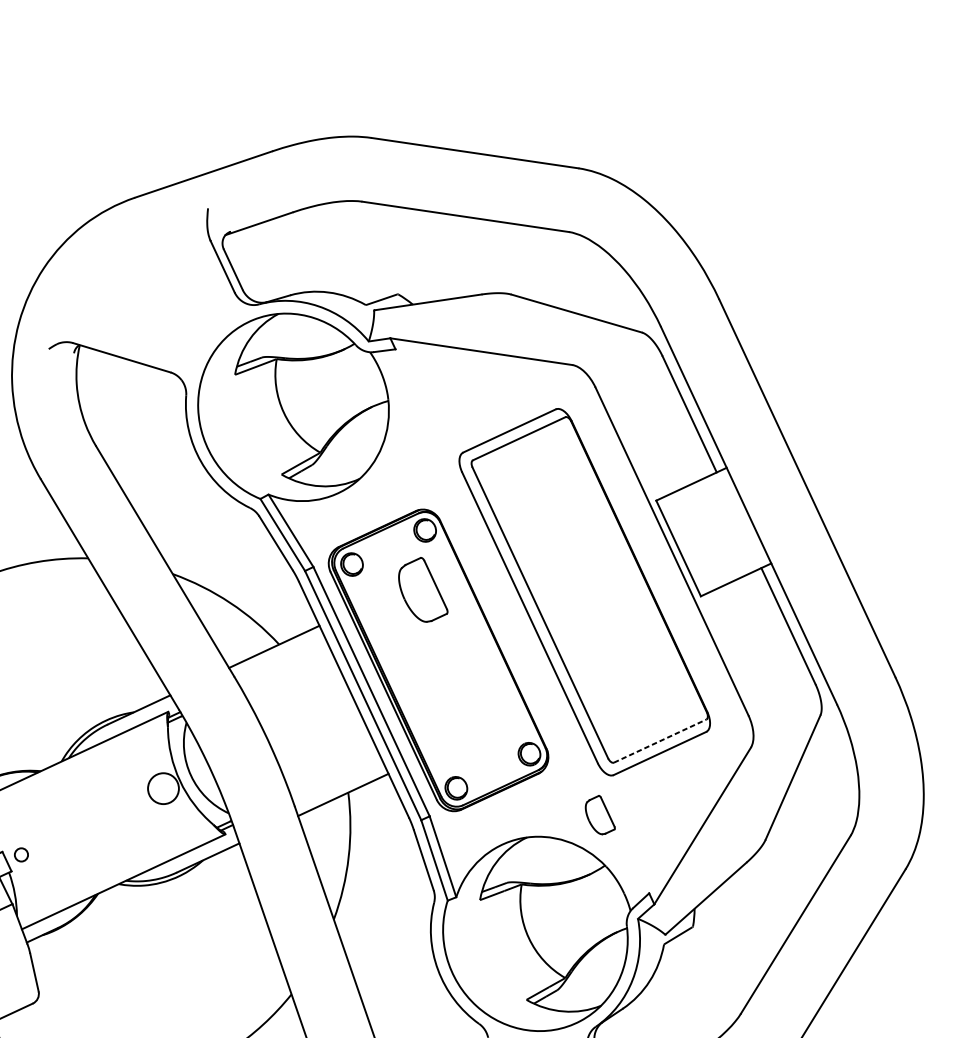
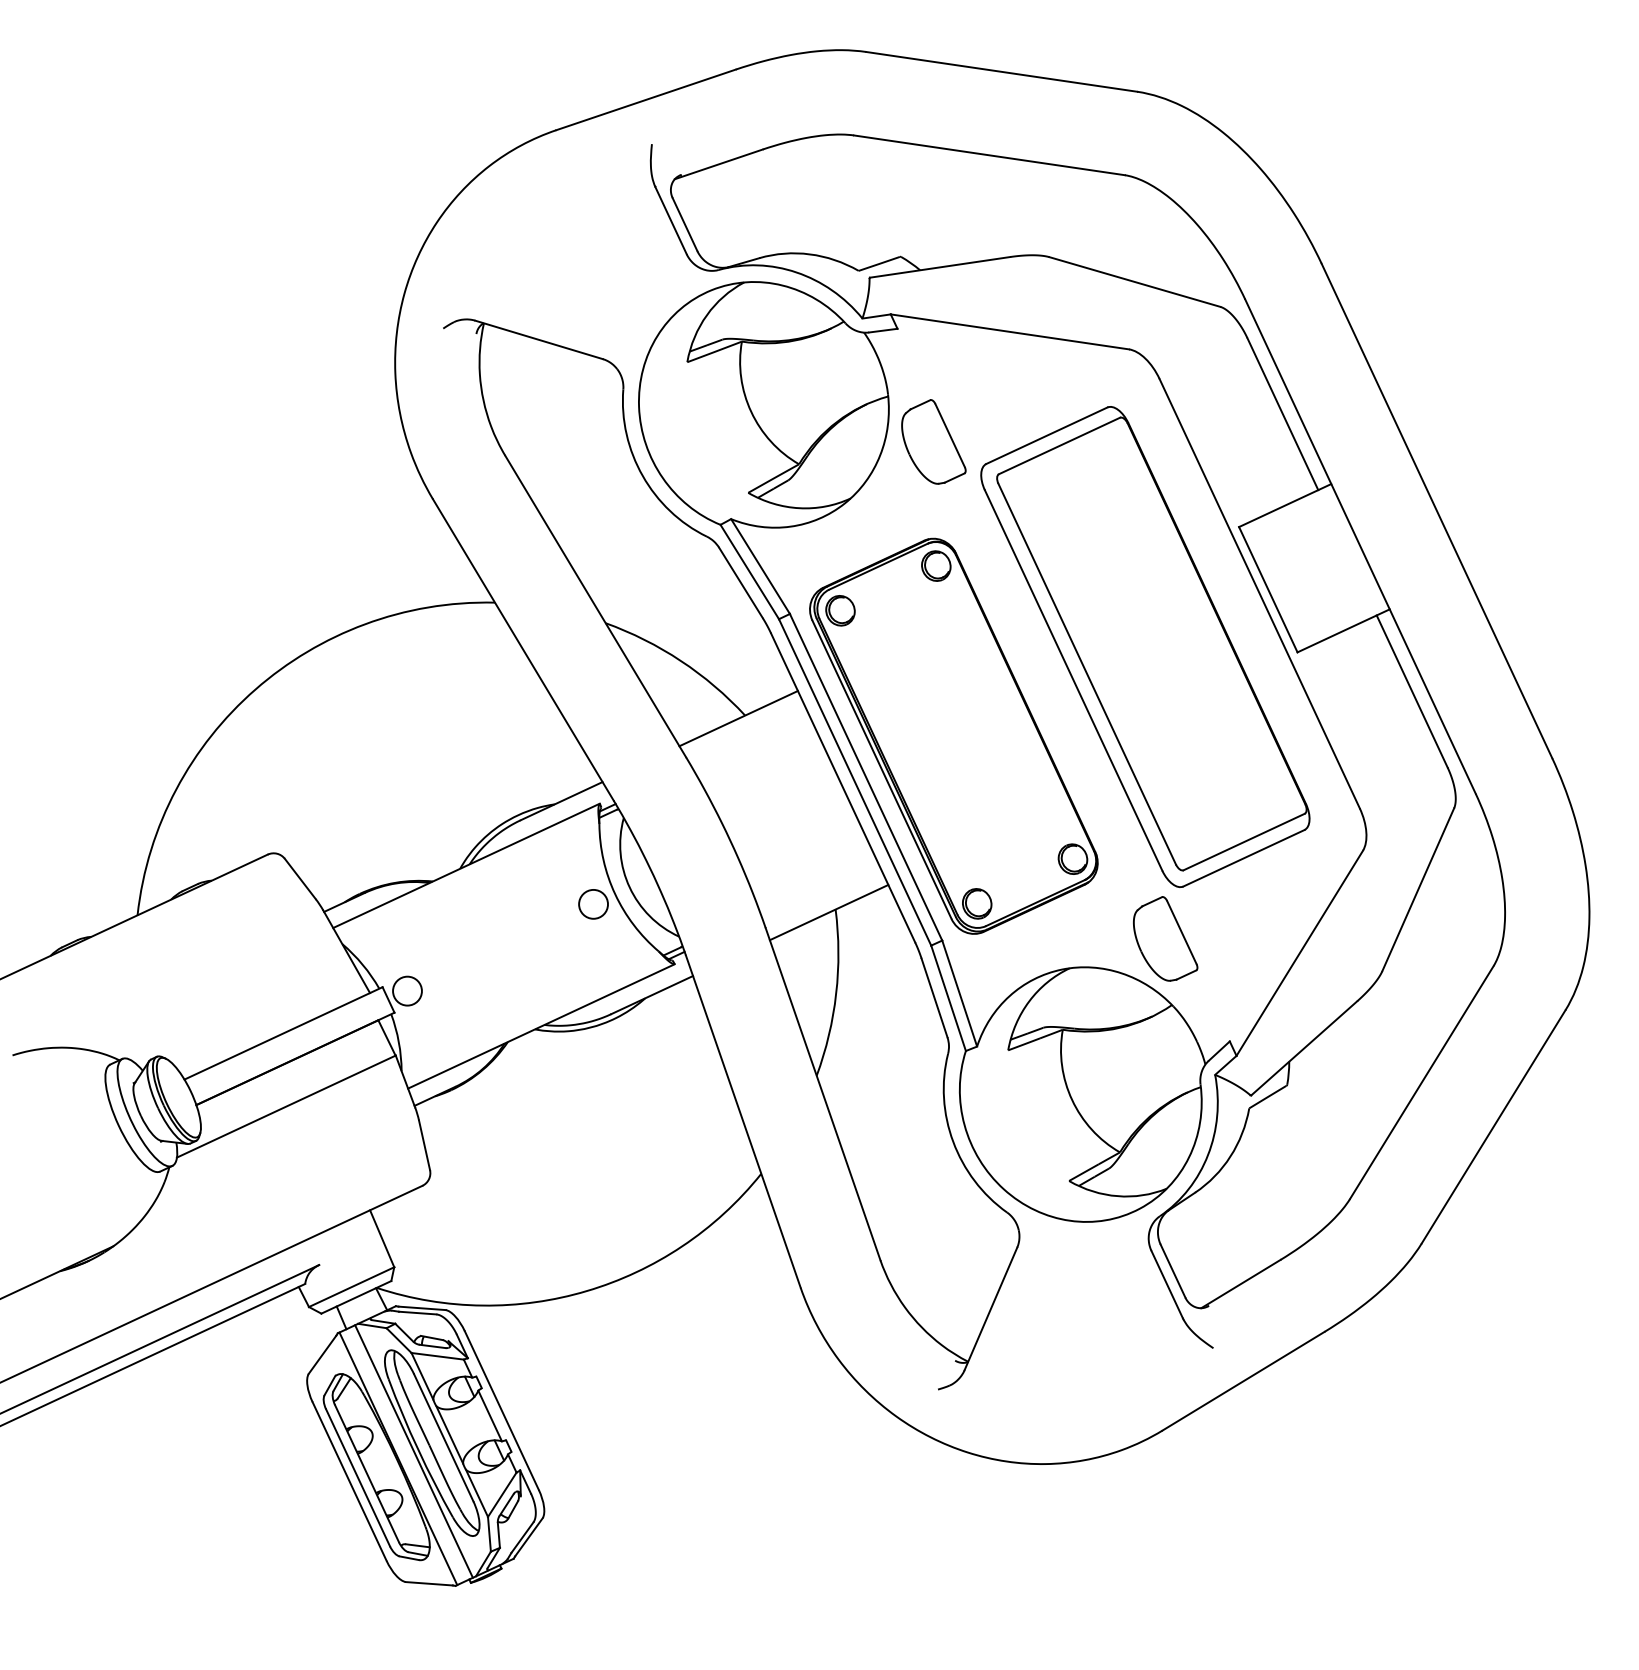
part: (423, 589) -> (933, 441), moved
line: (660, 741) -> (1244, 842), dashed -> solid
circle: (163, 788) -> (593, 903), size x0.71
part: (600, 814) -> (1165, 938), size x1.67
circle: (21, 854) -> (407, 990), size x1.67

